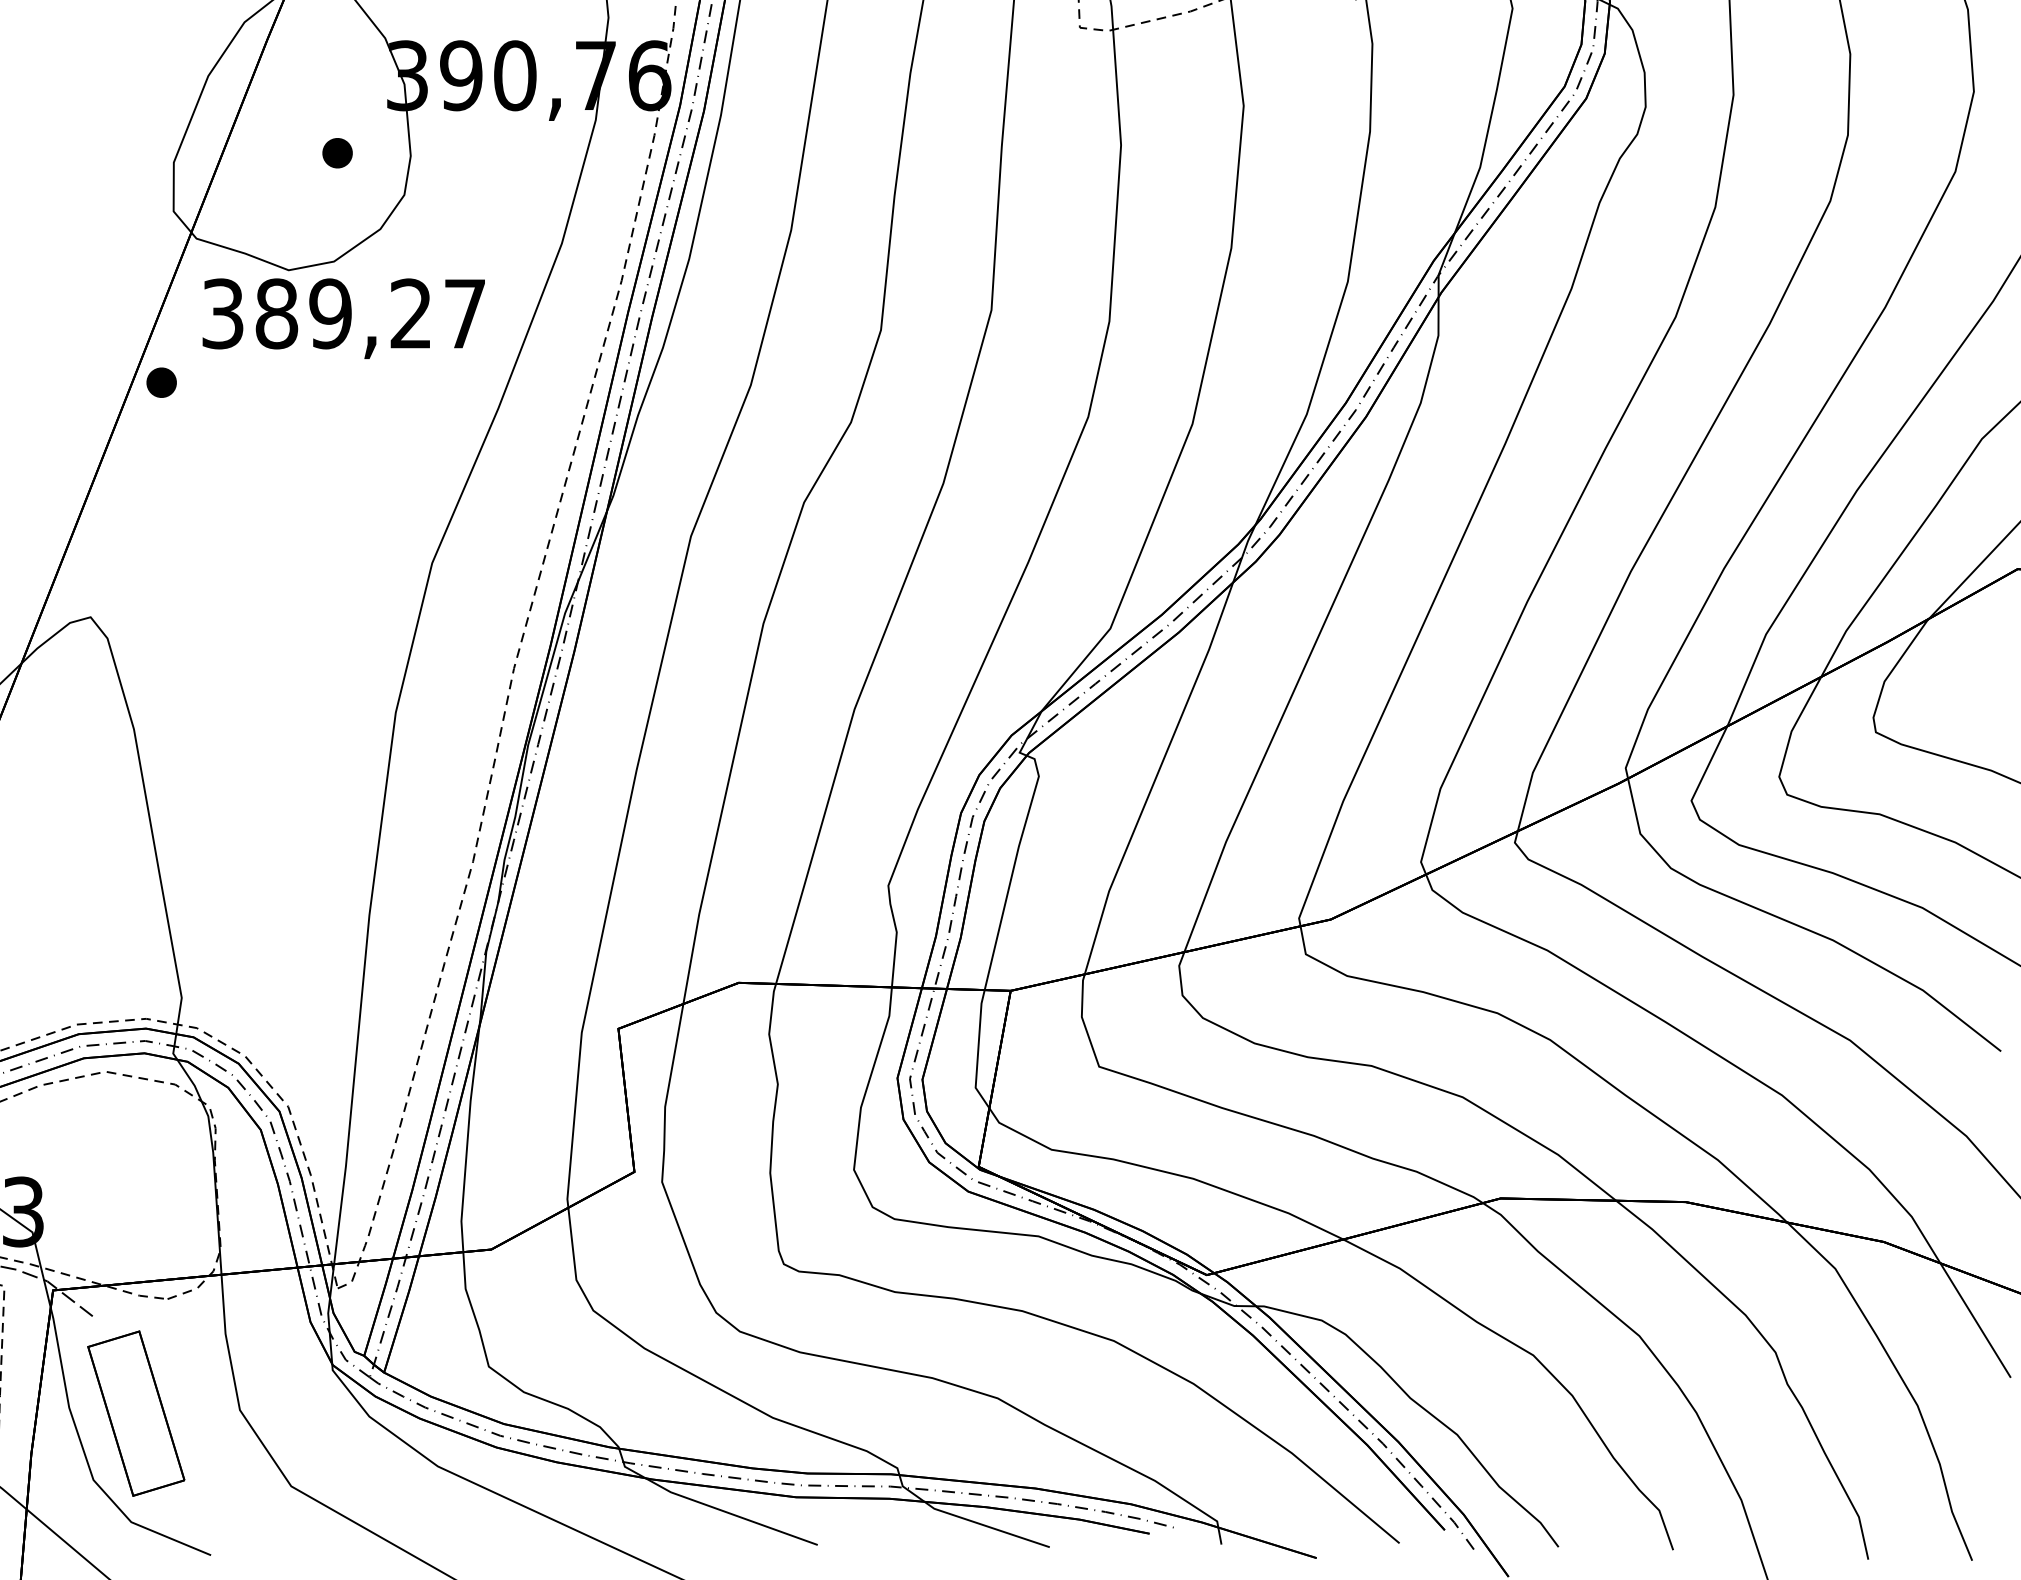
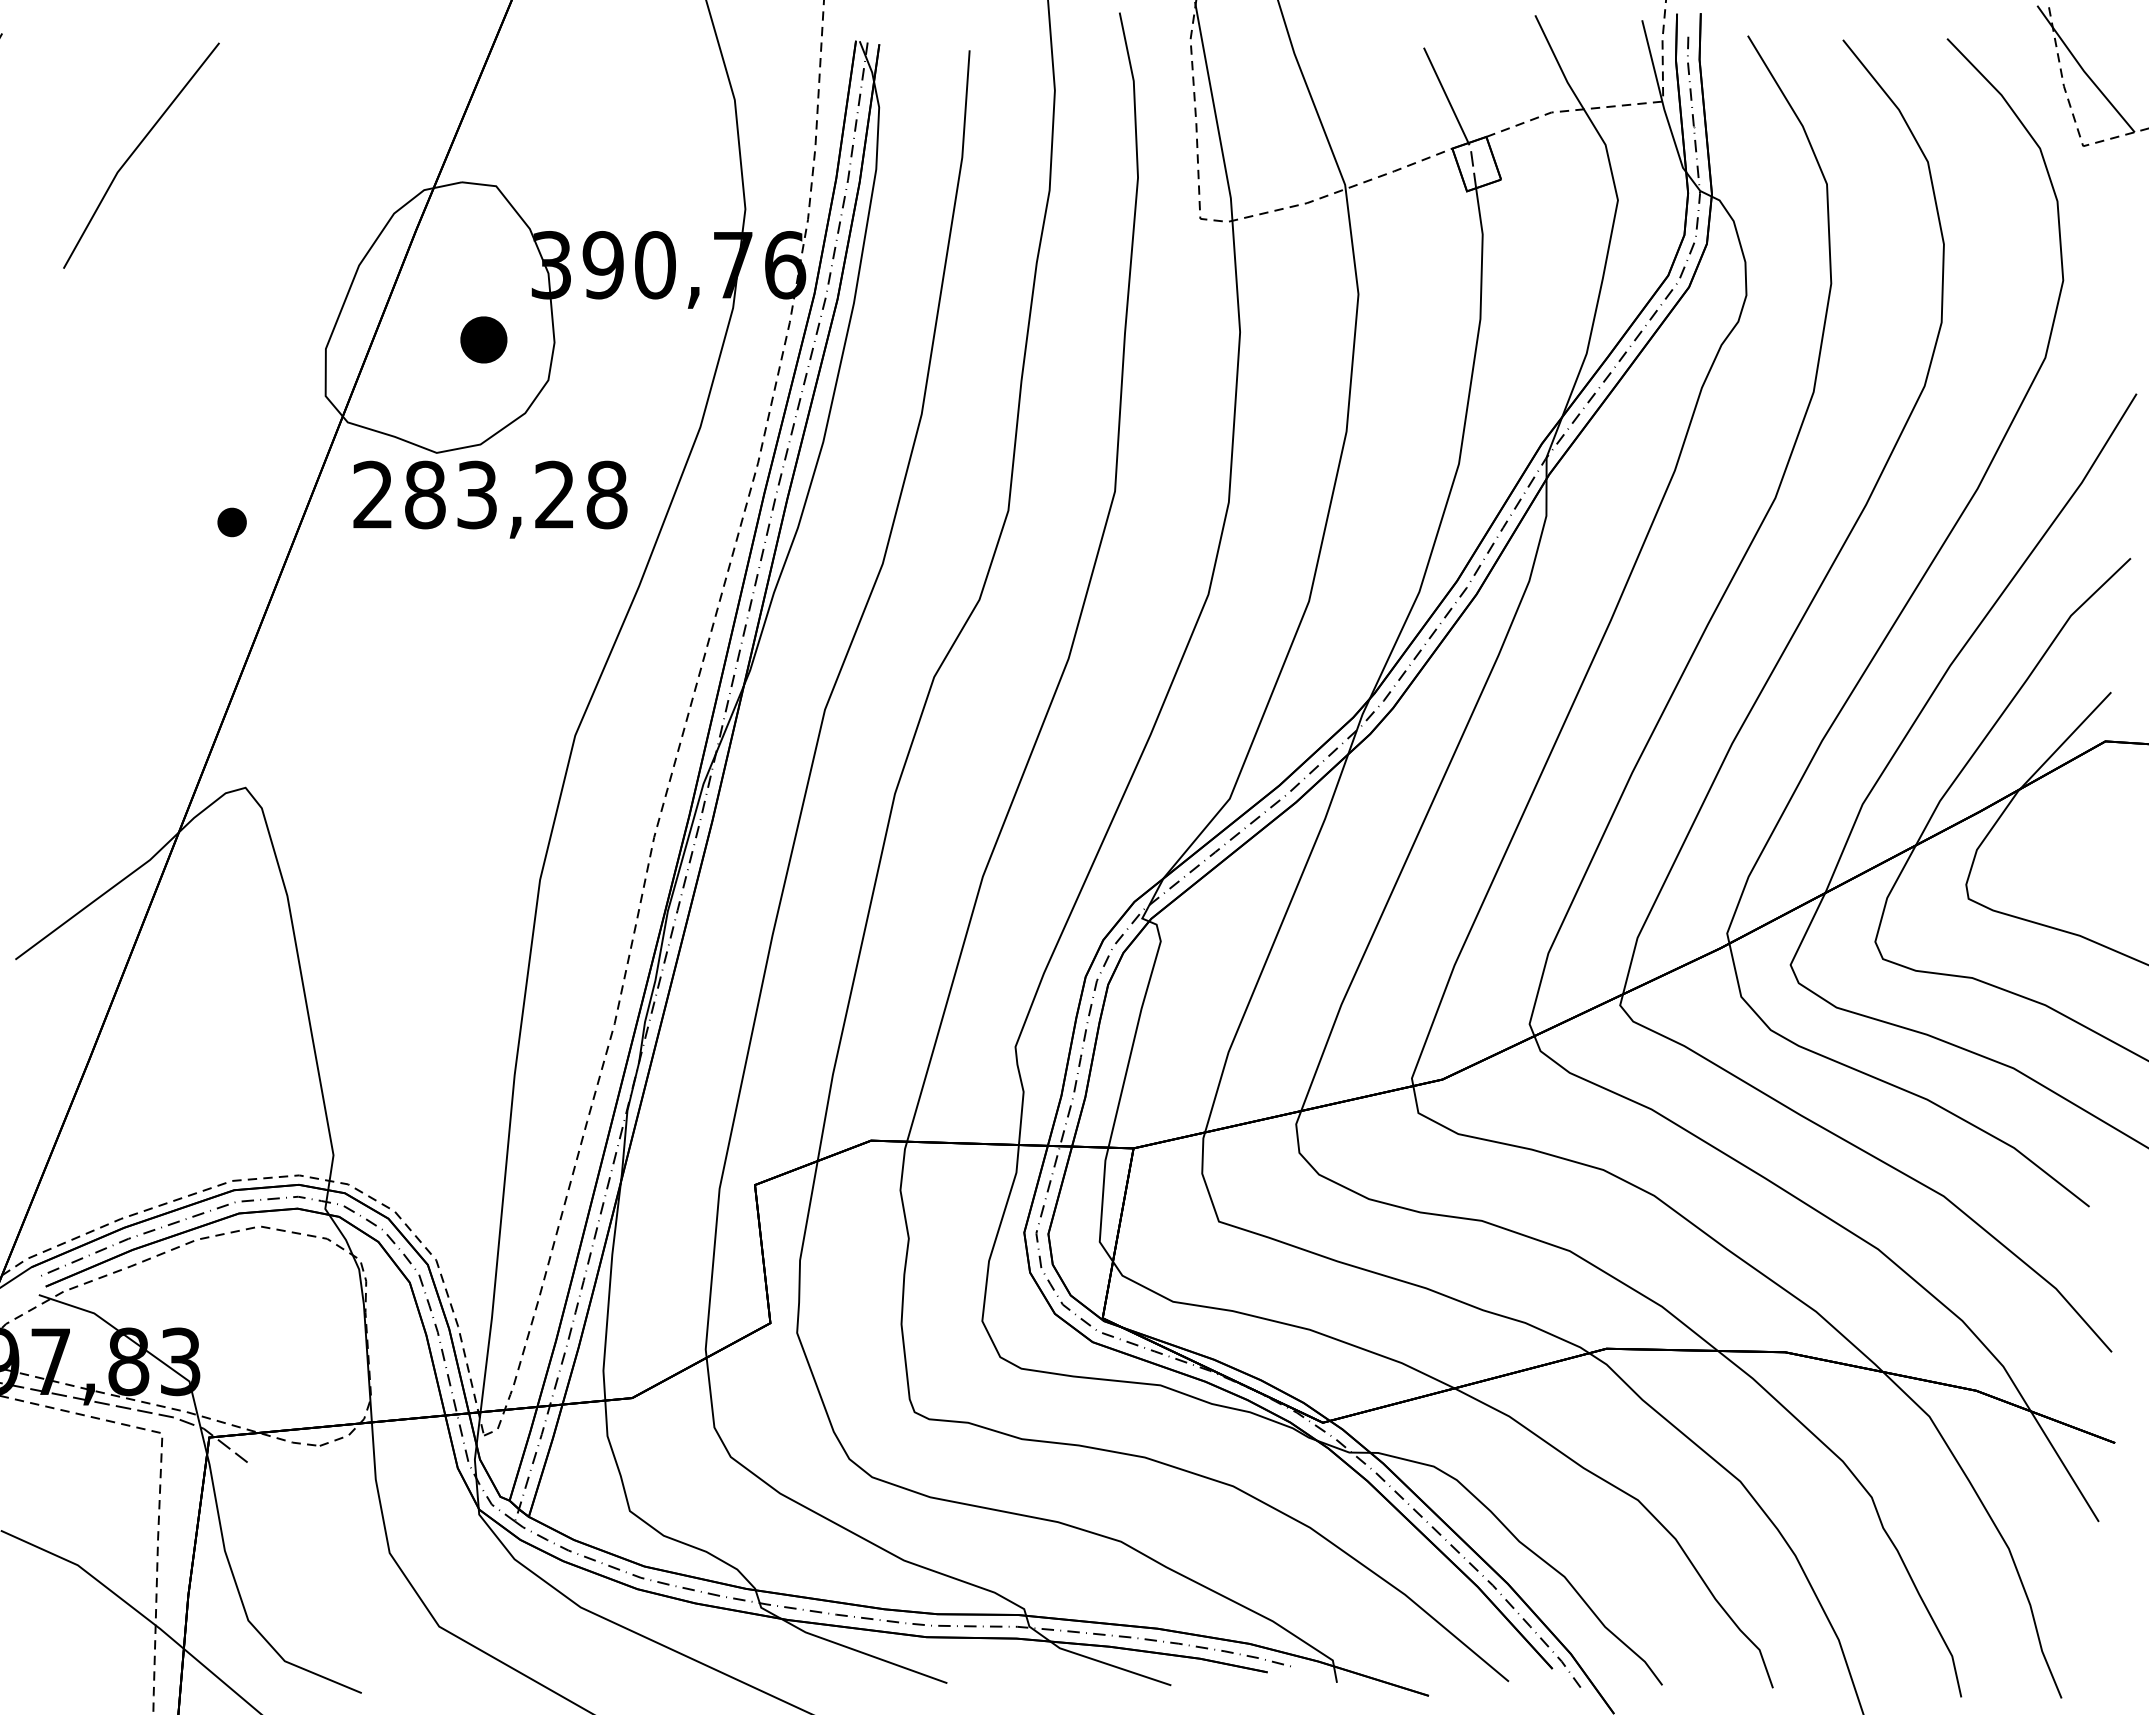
part: (337, 152) -> (483, 339), size x1.6
text: (344, 313) -> (490, 494), 389,27 -> 283,28
part: (161, 382) -> (231, 522), moved
part: (136, 1413) -> (289, 1556), removed

